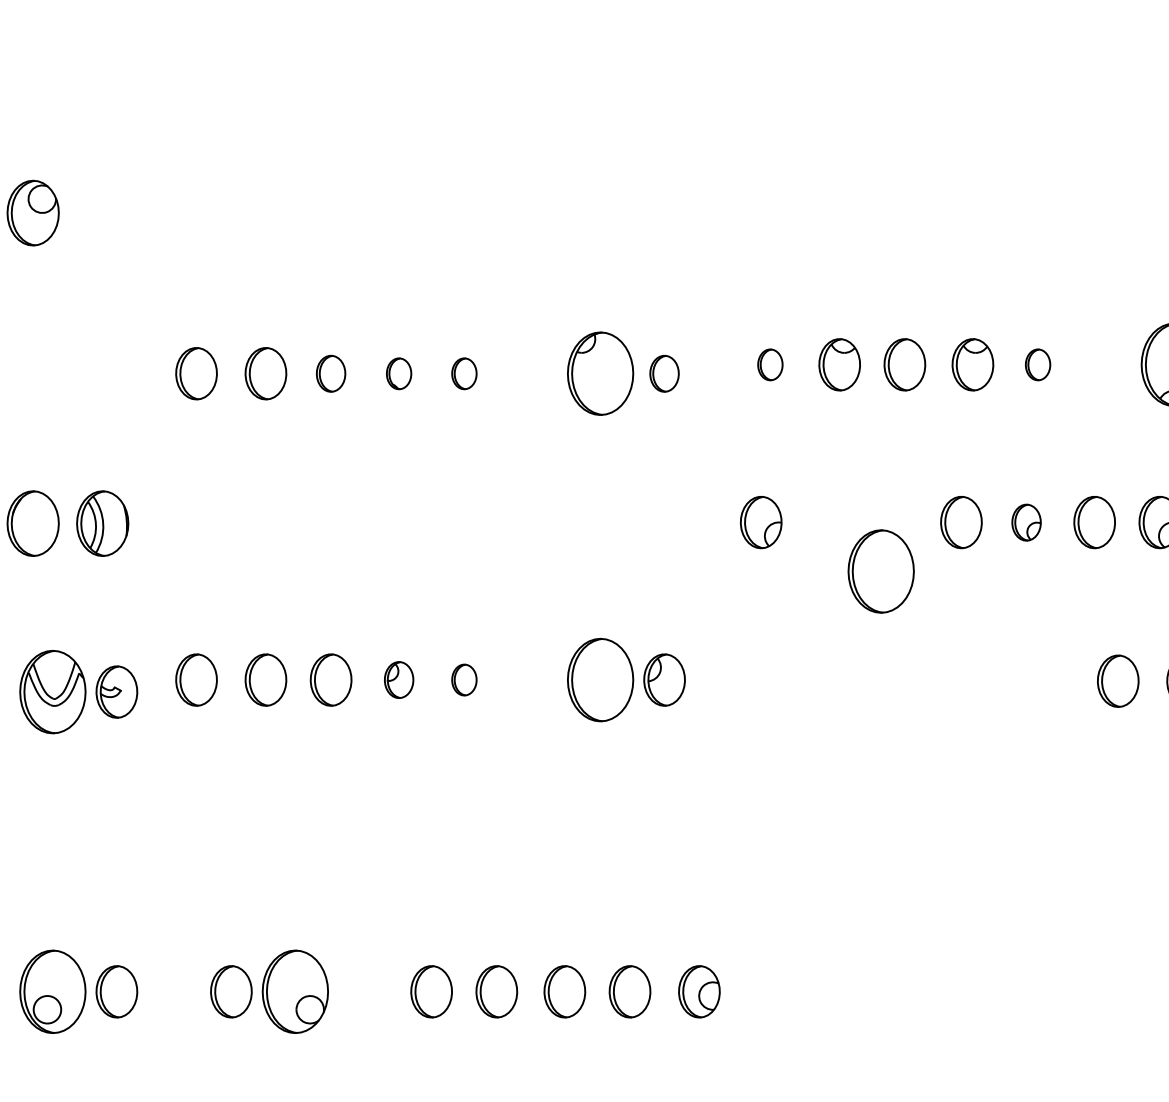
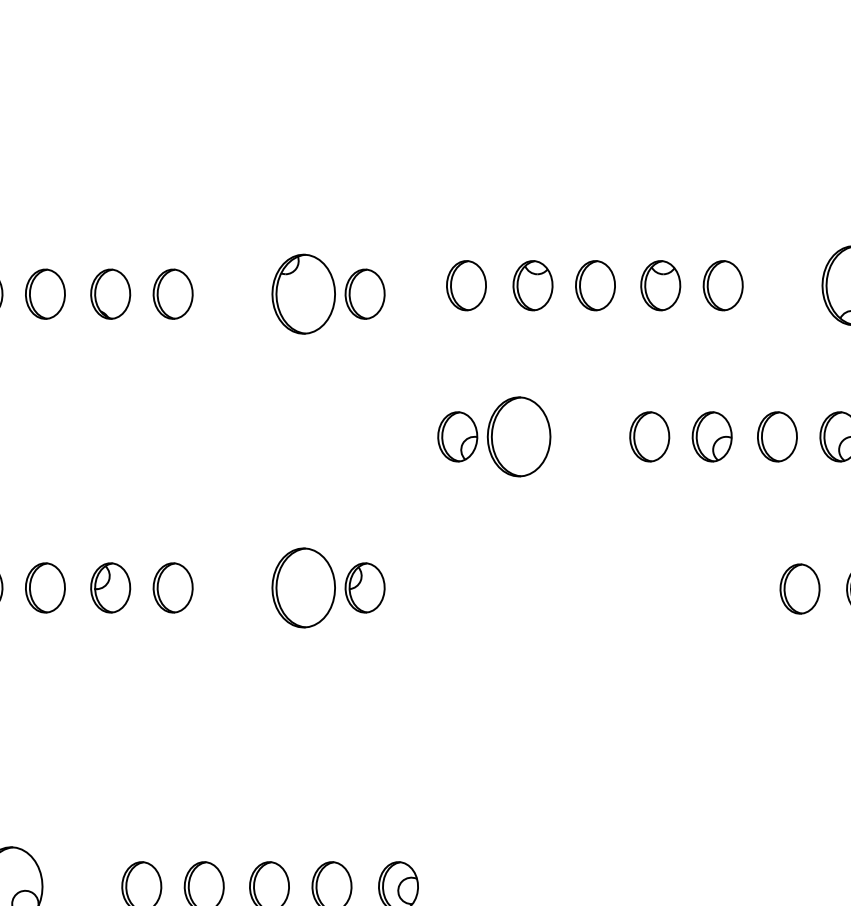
part: (770, 364) -> (466, 285), size x1.67
part: (1037, 364) -> (722, 285), size x1.67
part: (330, 373) -> (44, 294), size x1.43
part: (398, 373) -> (110, 294), size x1.67
part: (464, 373) -> (173, 294), size x1.67
part: (664, 373) -> (365, 294), size x1.43
part: (1026, 522) -> (712, 436), size x1.43
part: (880, 571) -> (518, 436), moved
part: (398, 679) -> (110, 587), size x1.43
part: (464, 679) -> (173, 587), size x1.67

